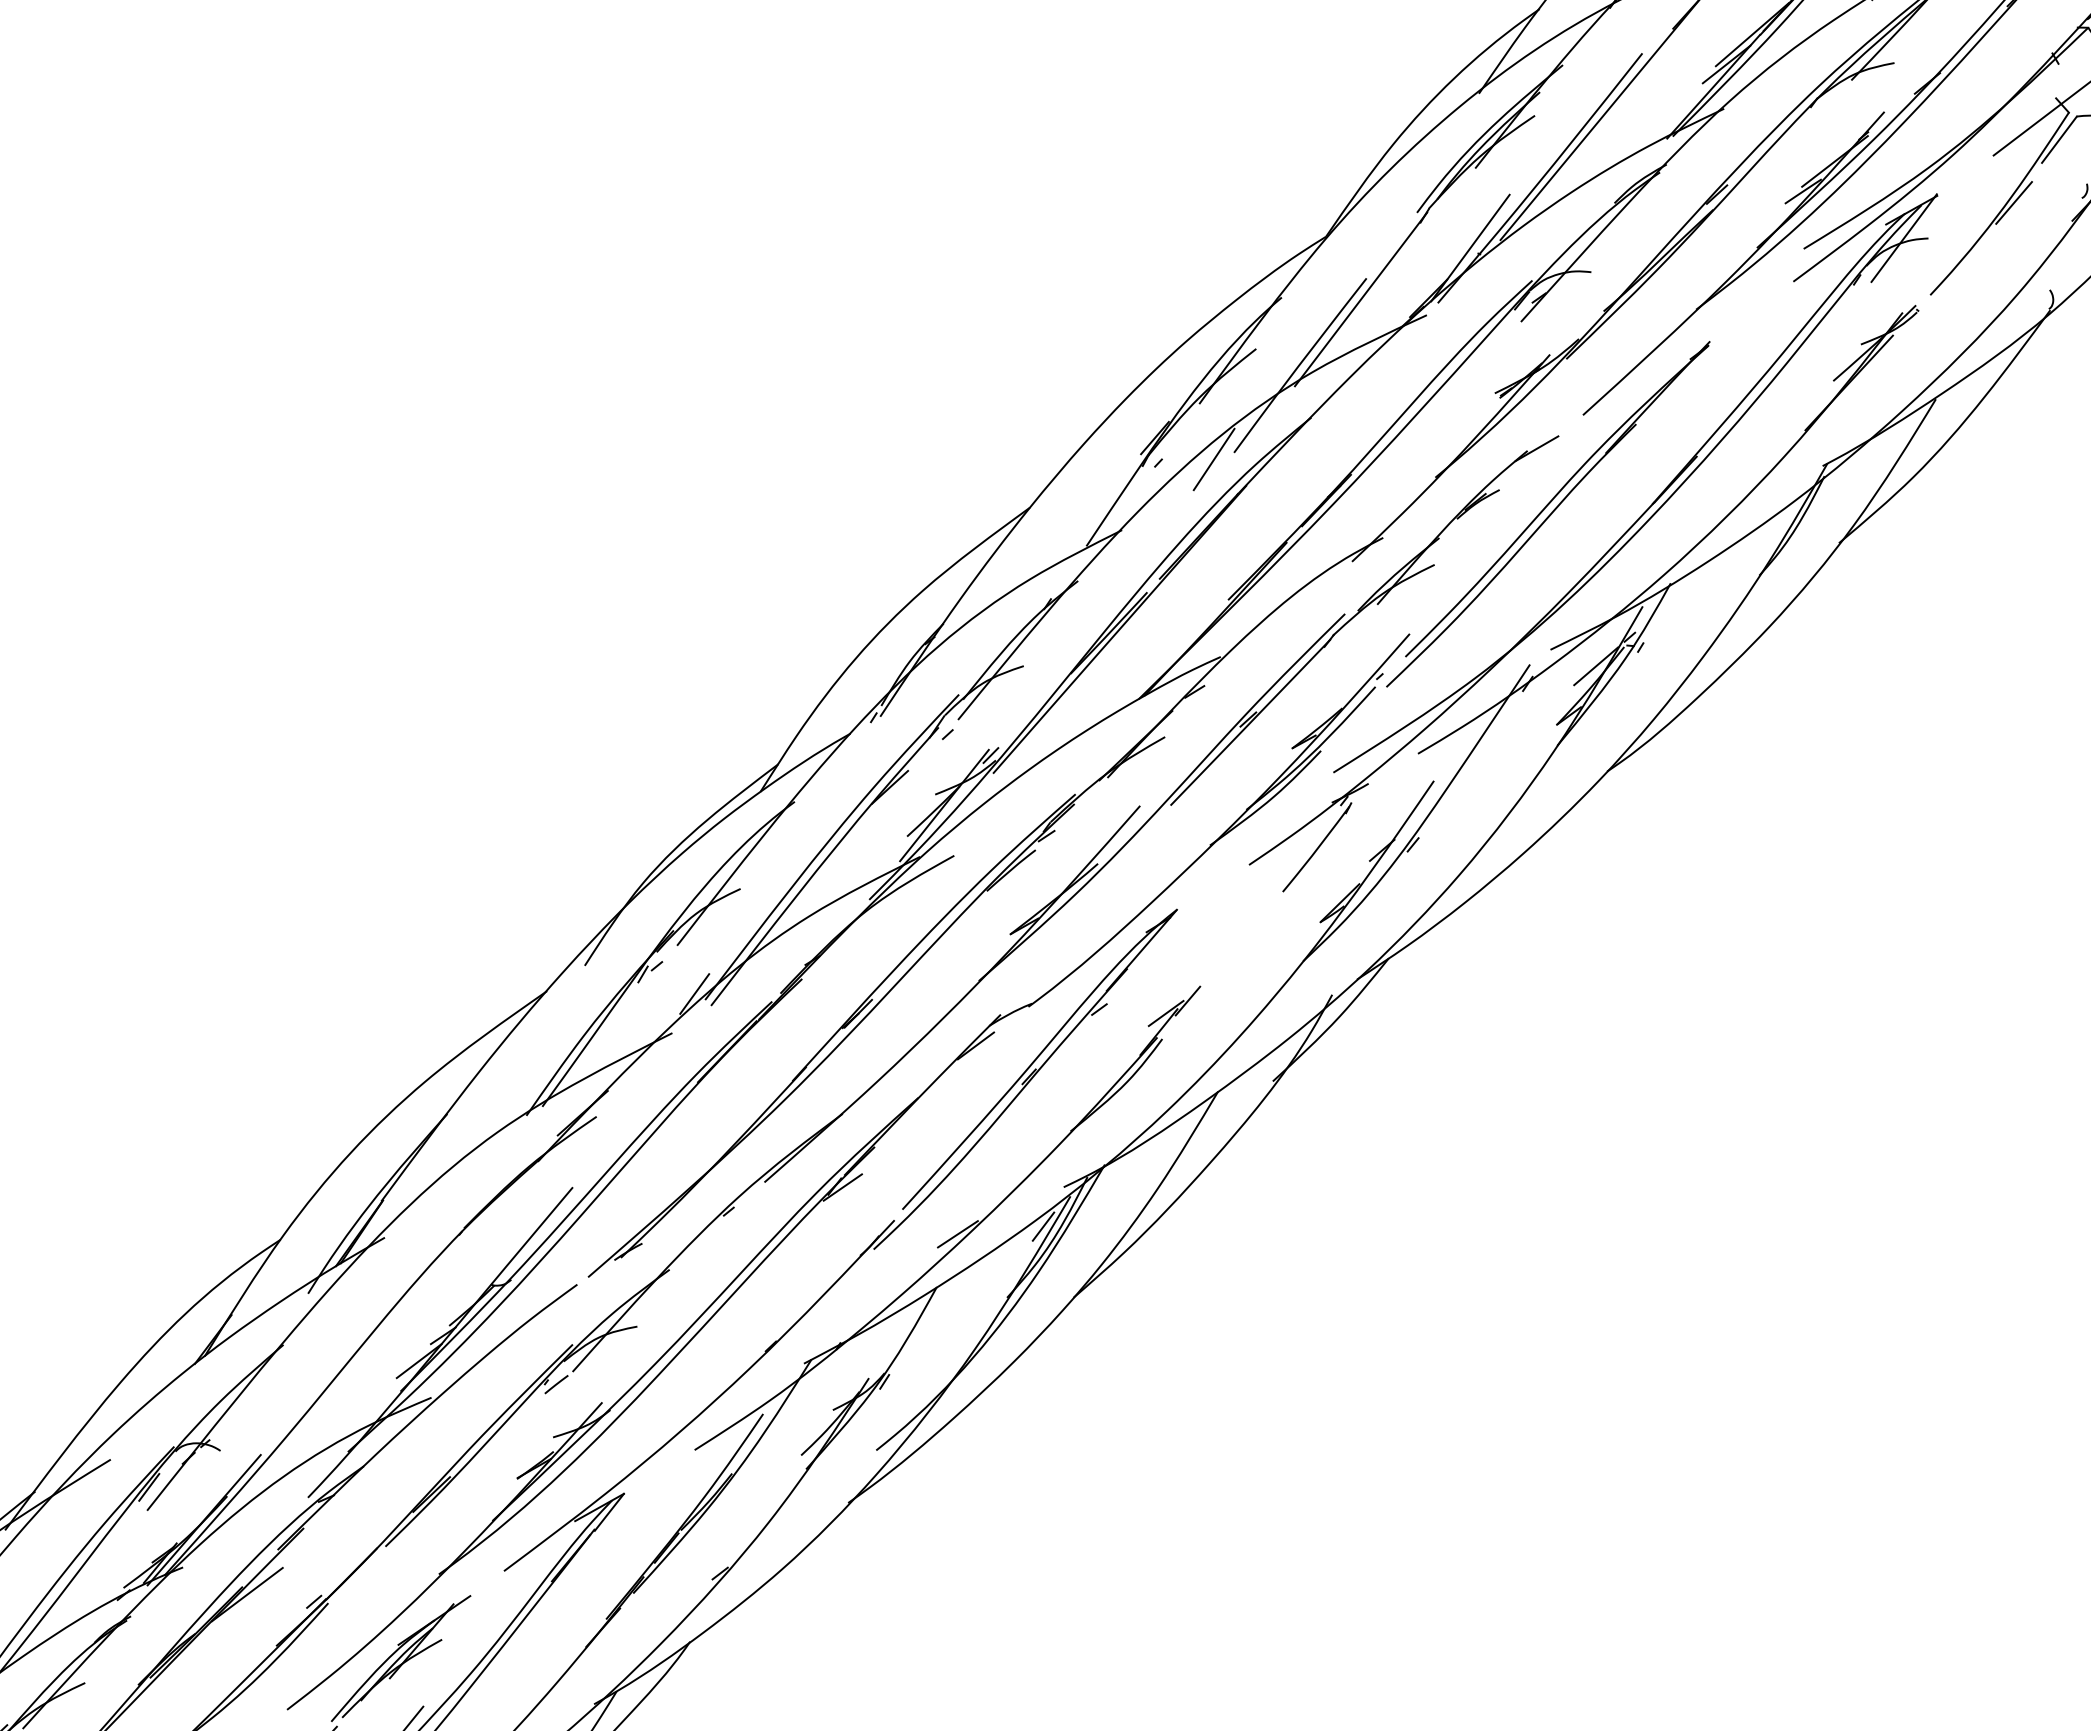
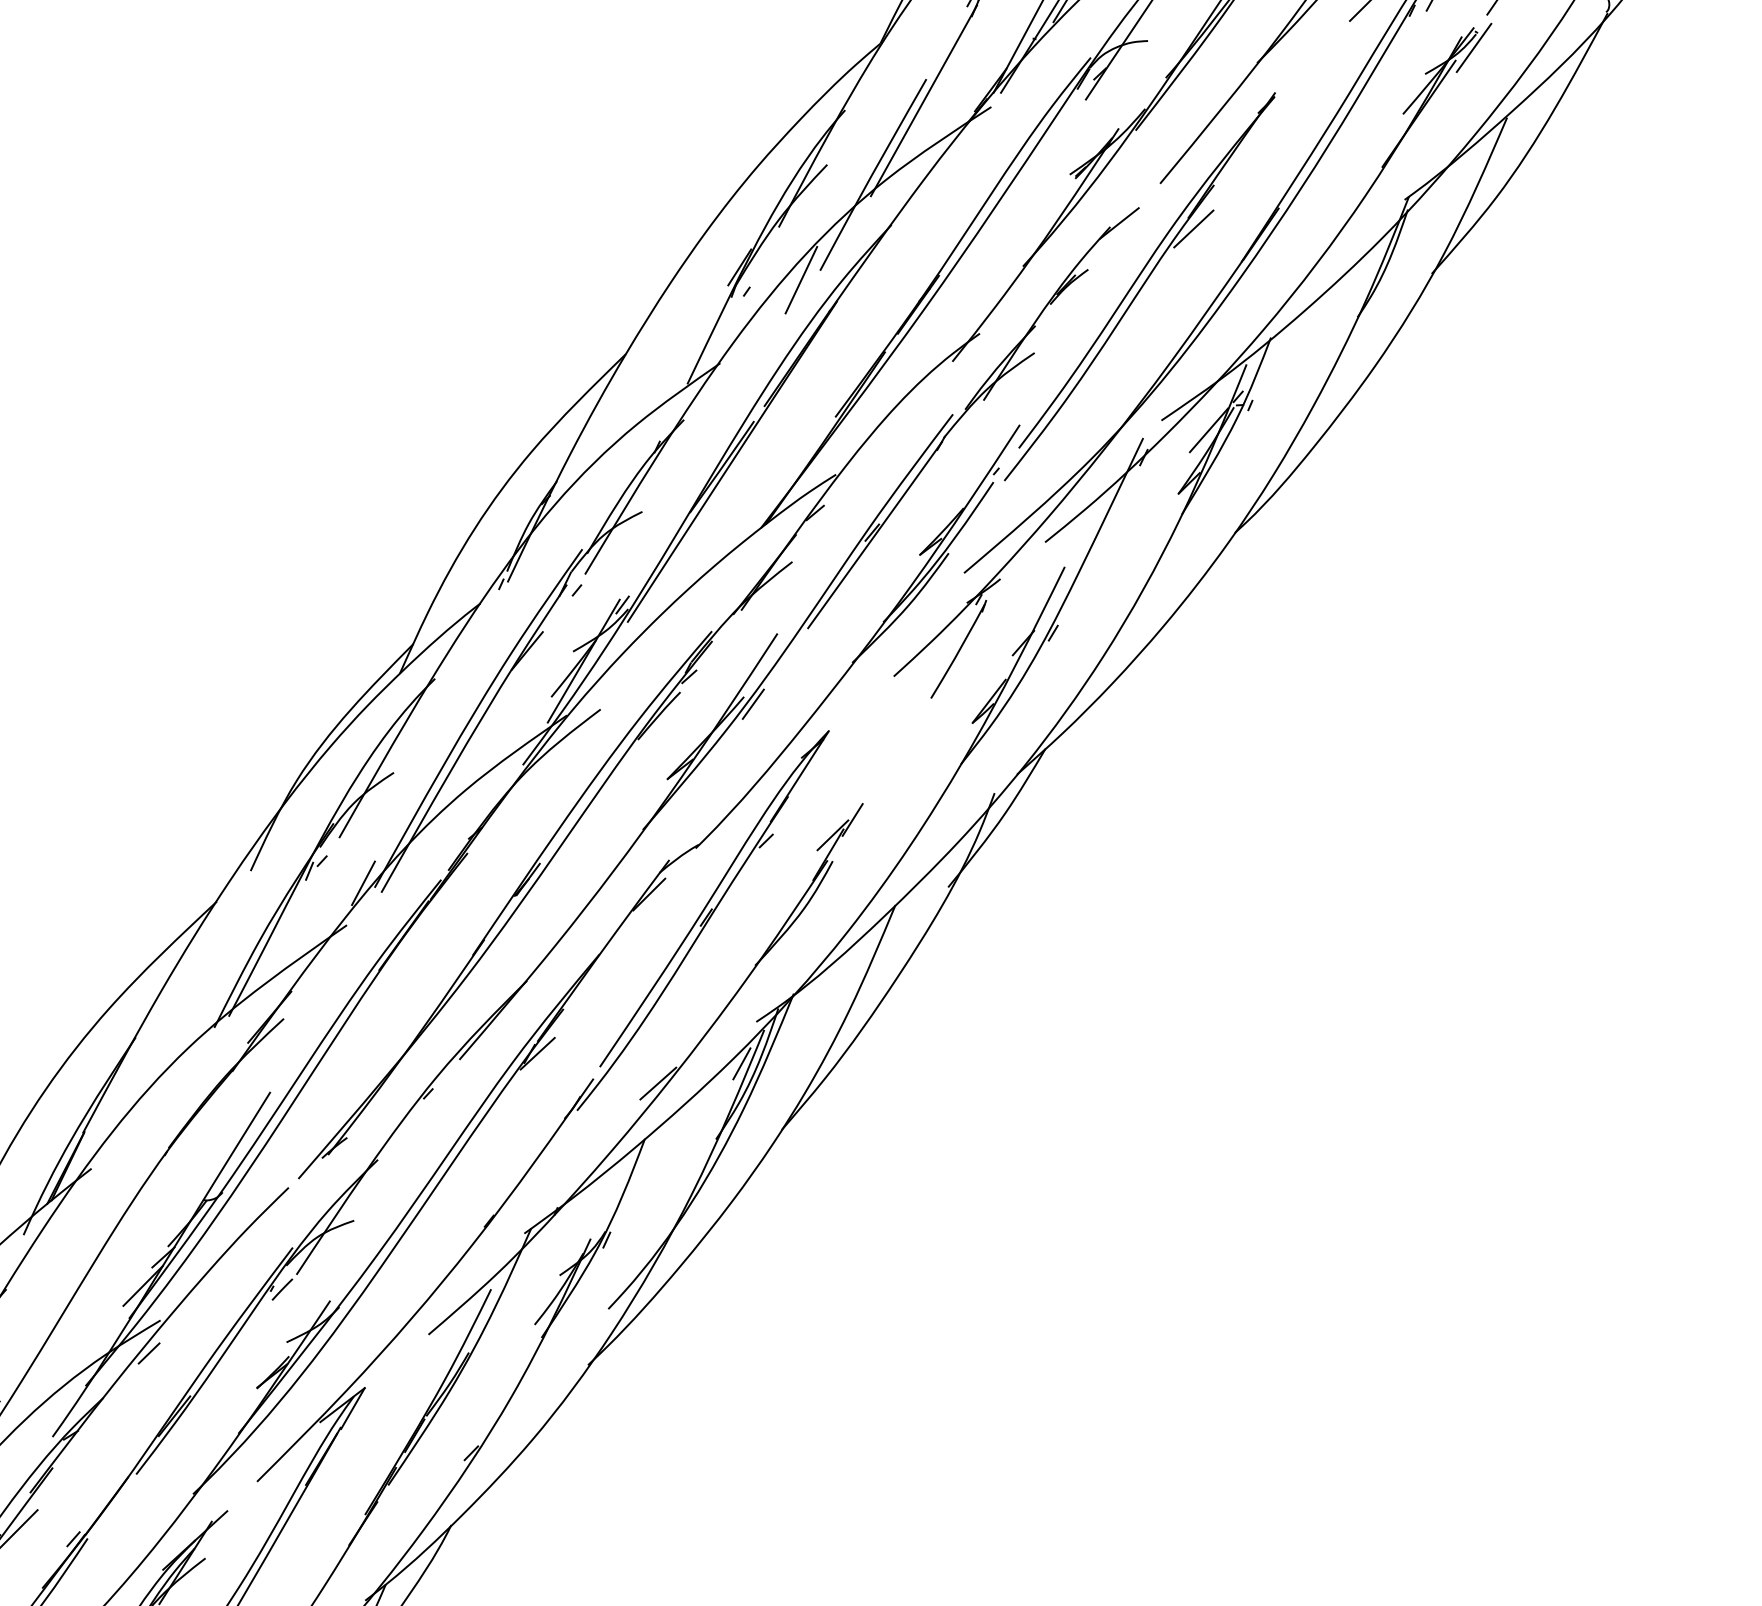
line: (1912, 325) -> (1473, 47), added
line: (1609, 464) -> (1193, 228), added
line: (1105, 872) -> (752, 704), added
line: (415, 1428) -> (149, 1353), added

